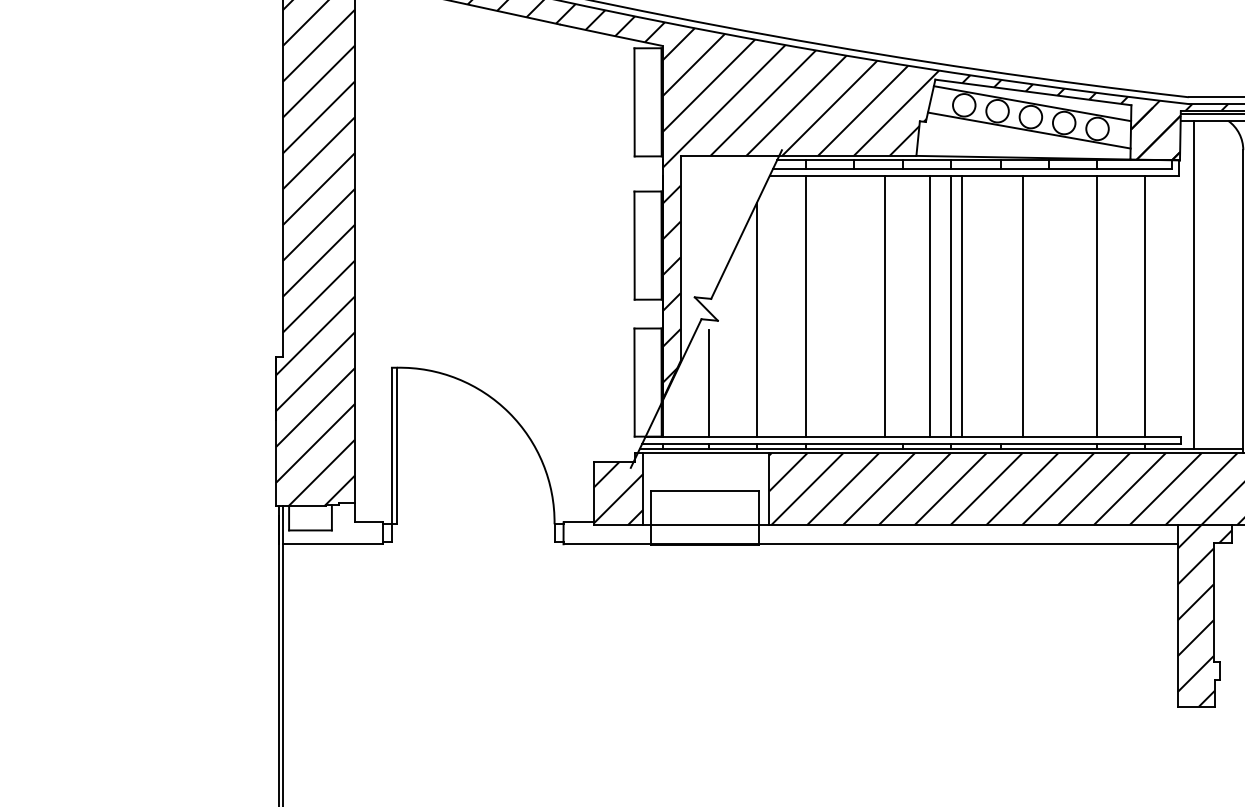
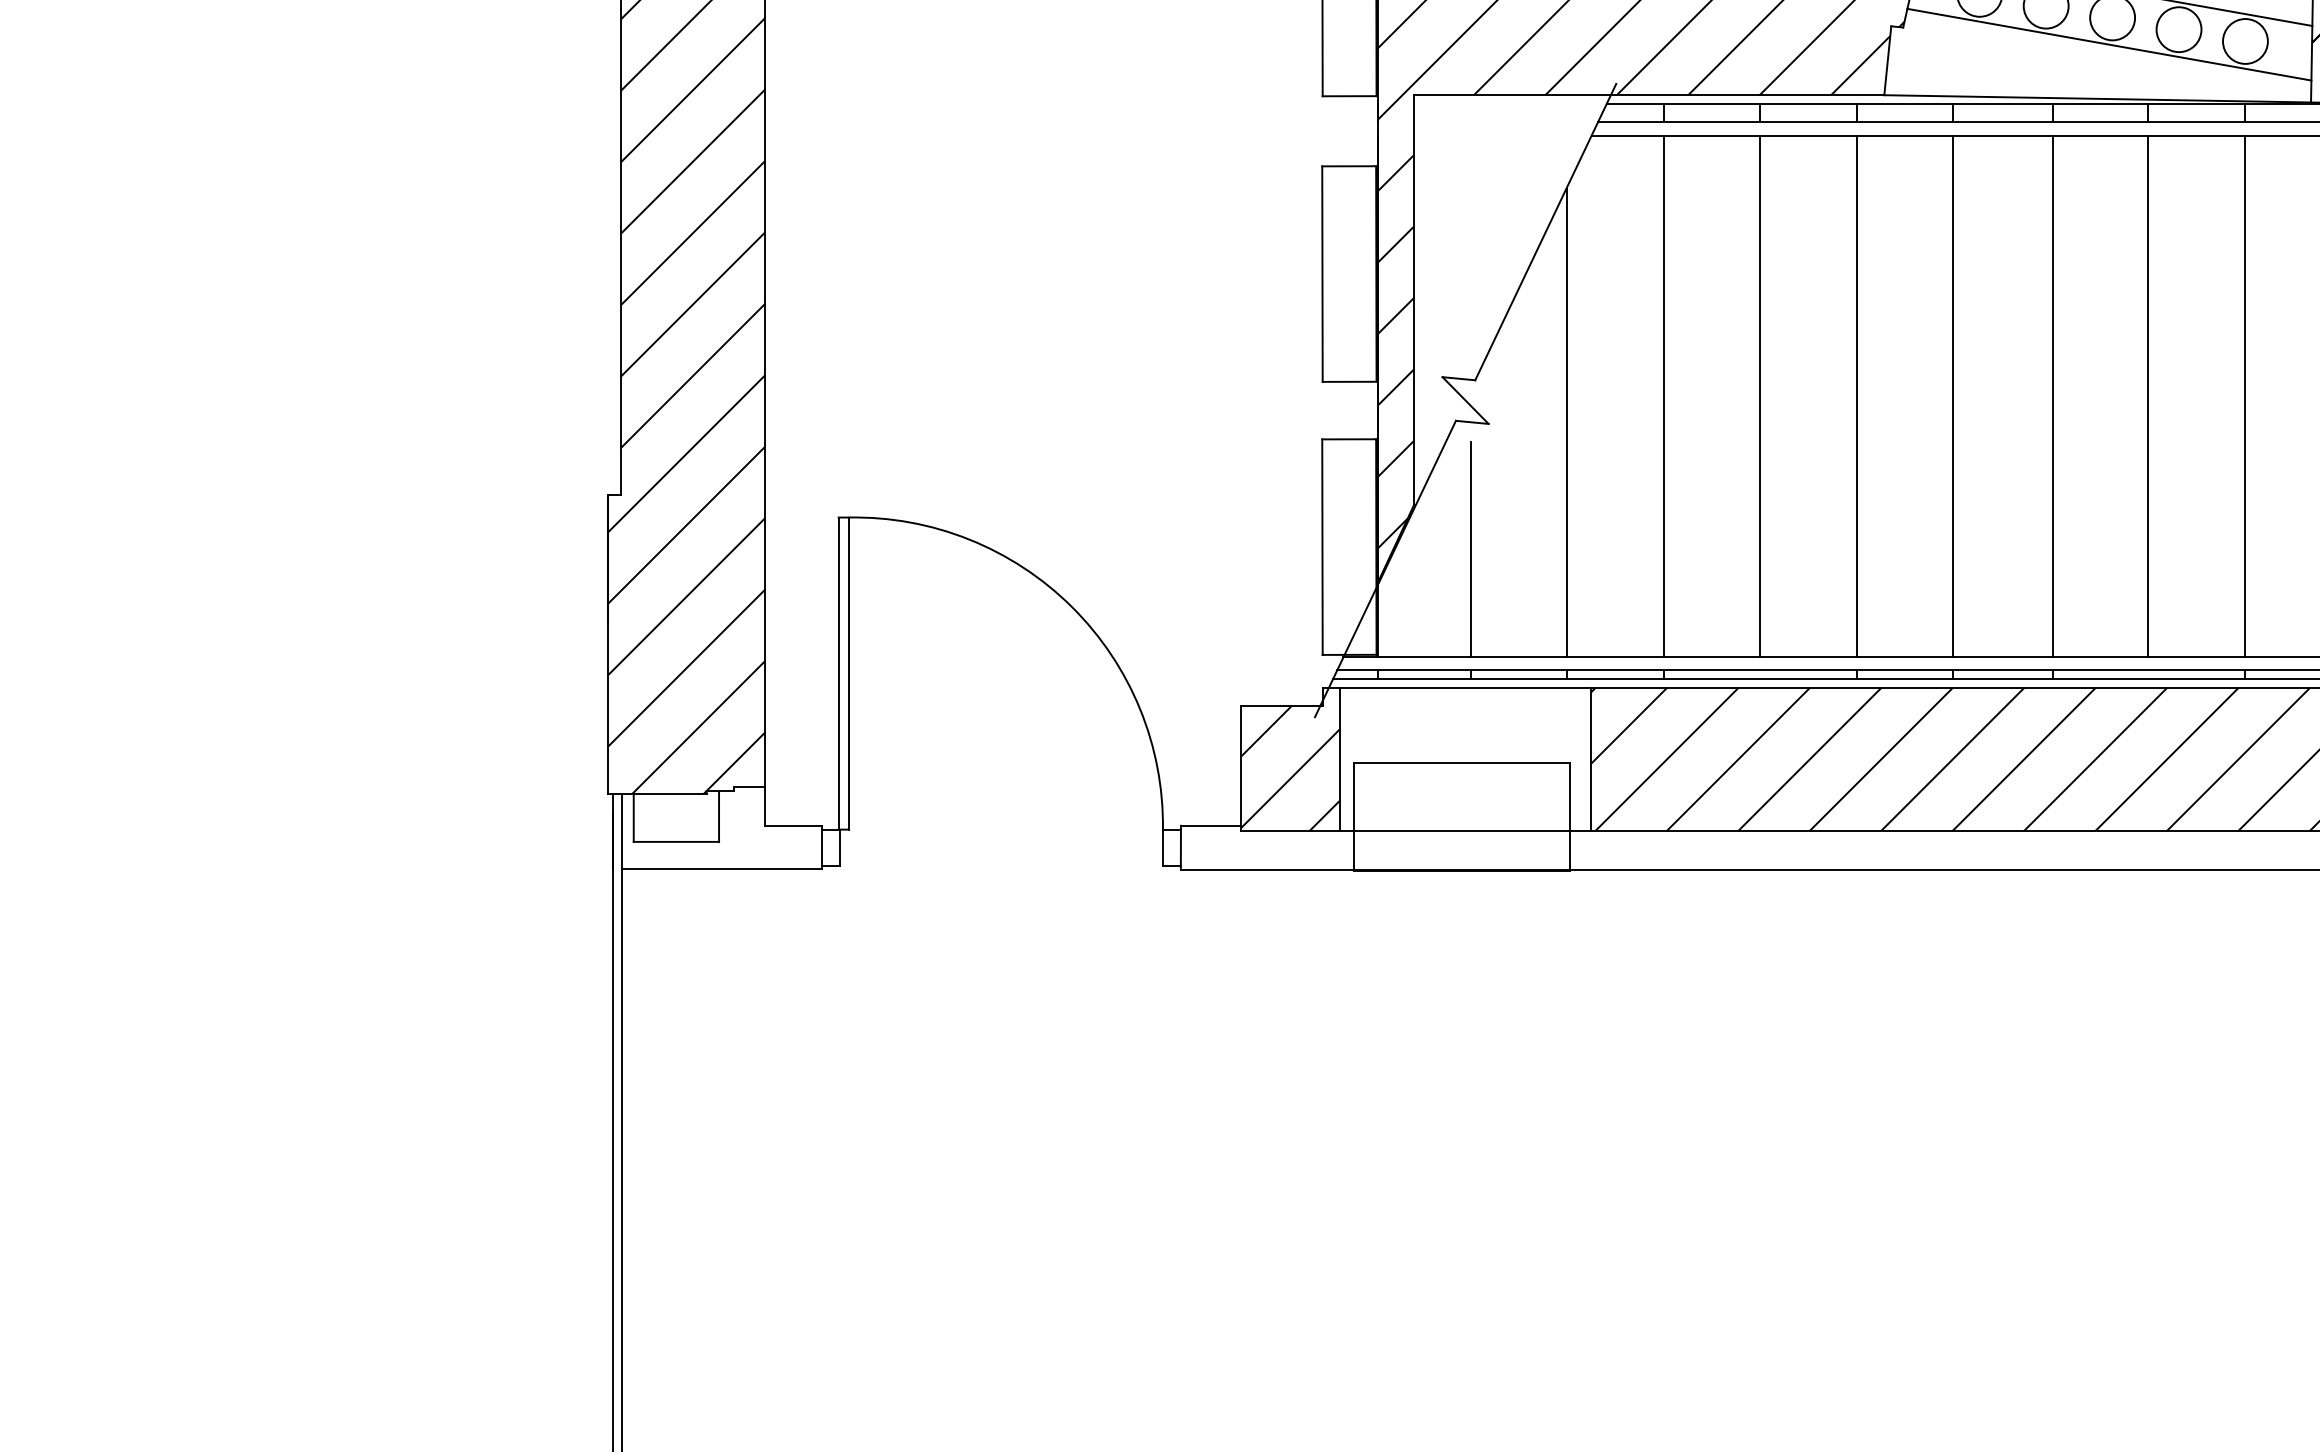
line: (885, 306) -> (1760, 395), moved
line: (929, 306) -> (1856, 395), moved
line: (961, 306) -> (2051, 395), moved
line: (1022, 306) -> (2147, 395), moved

